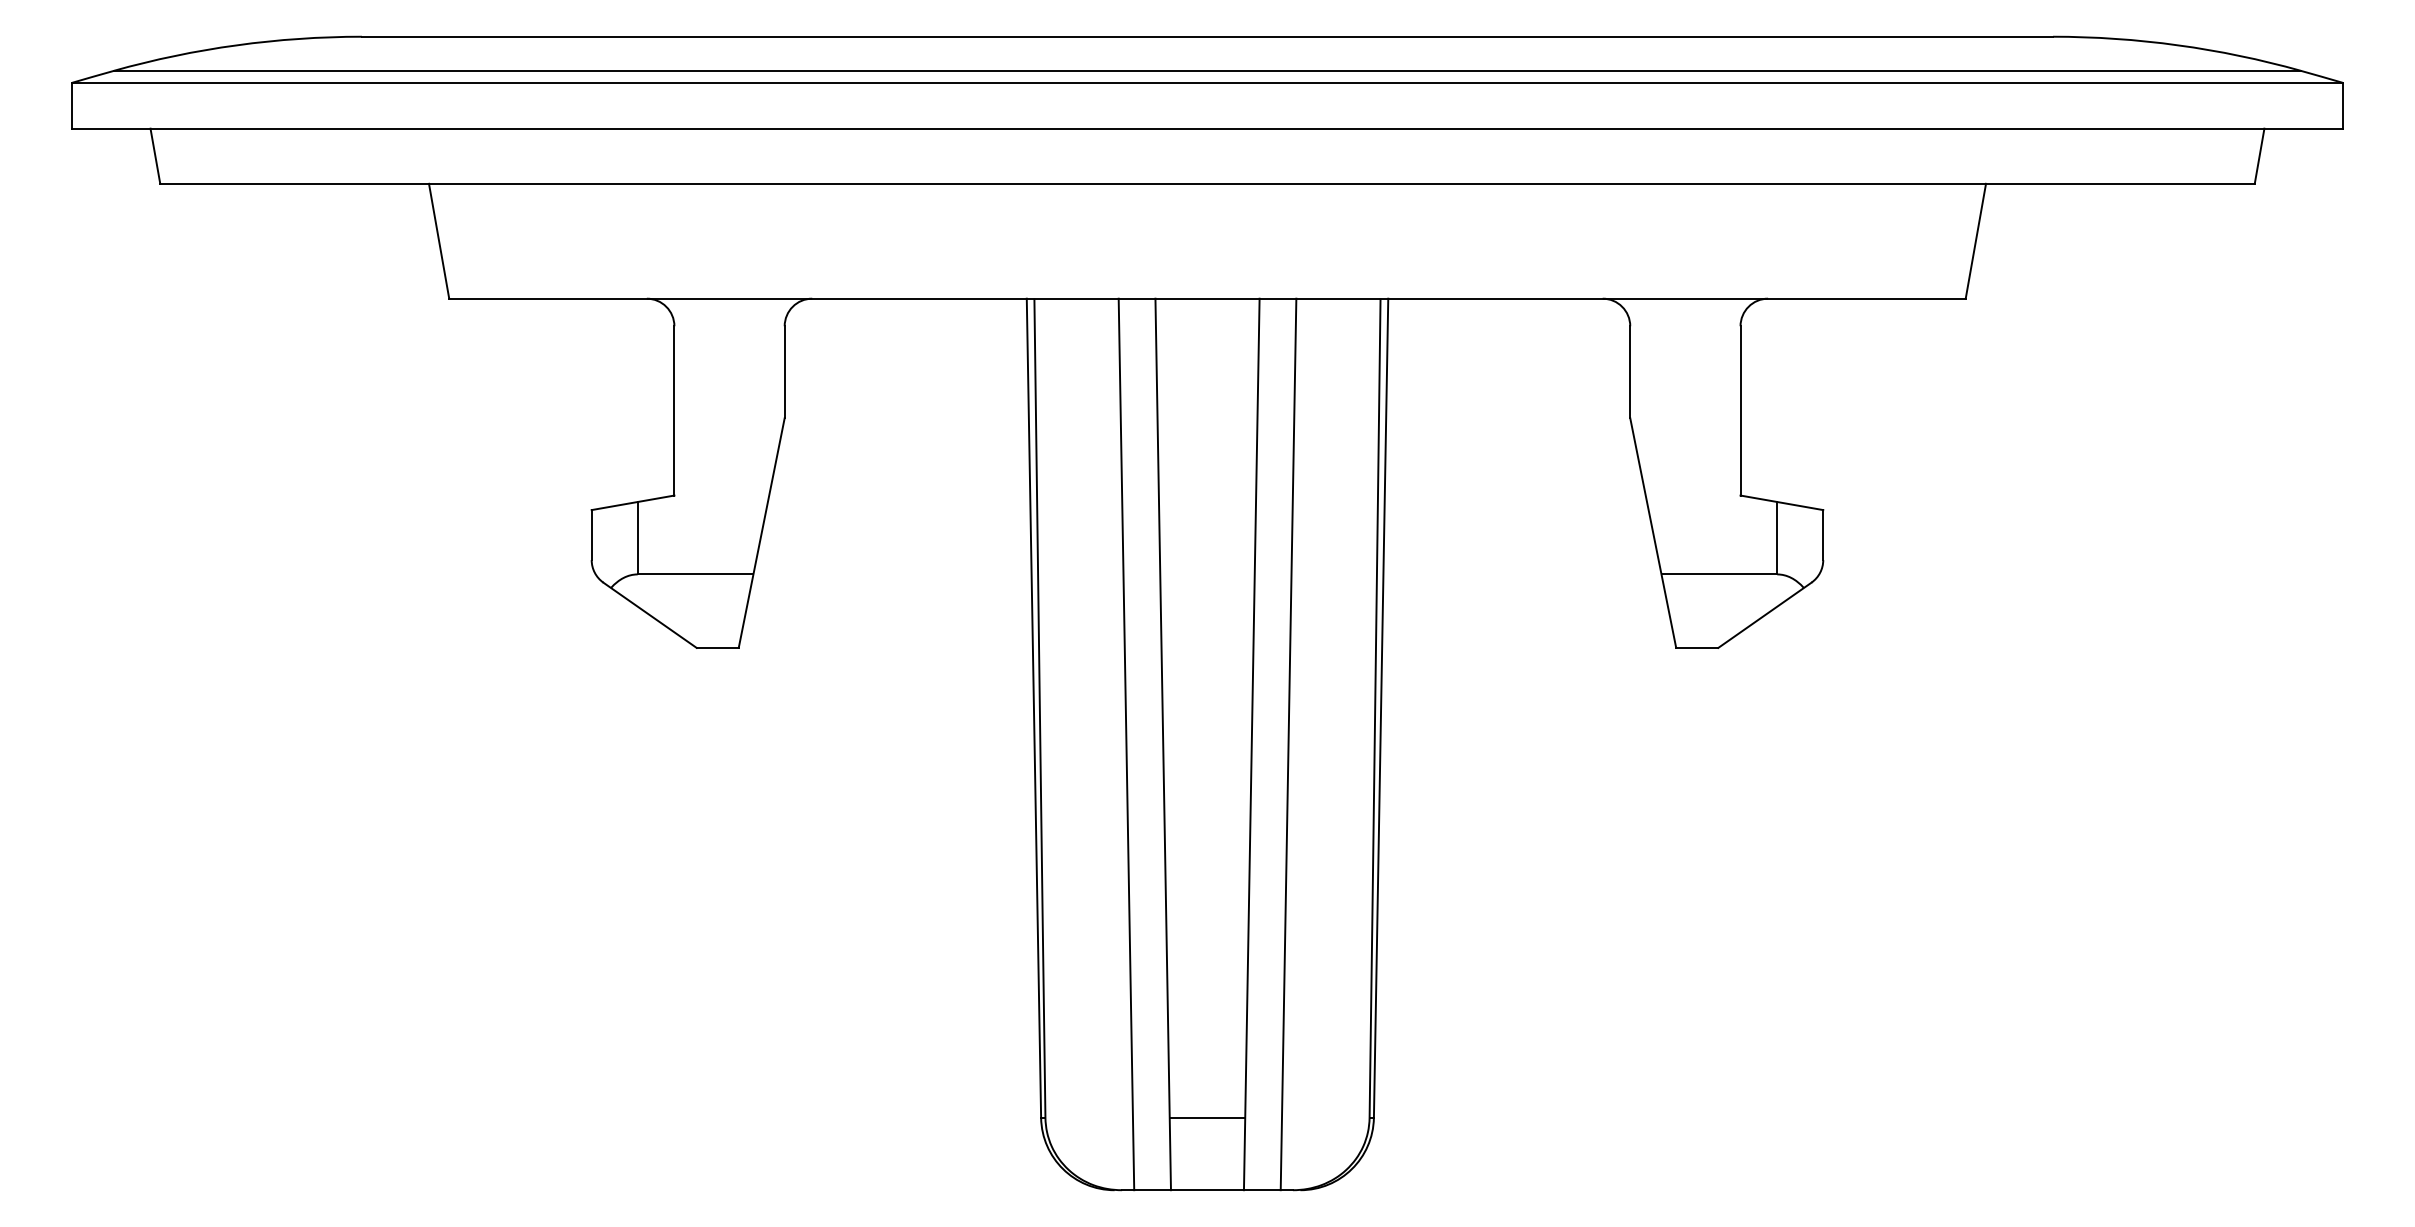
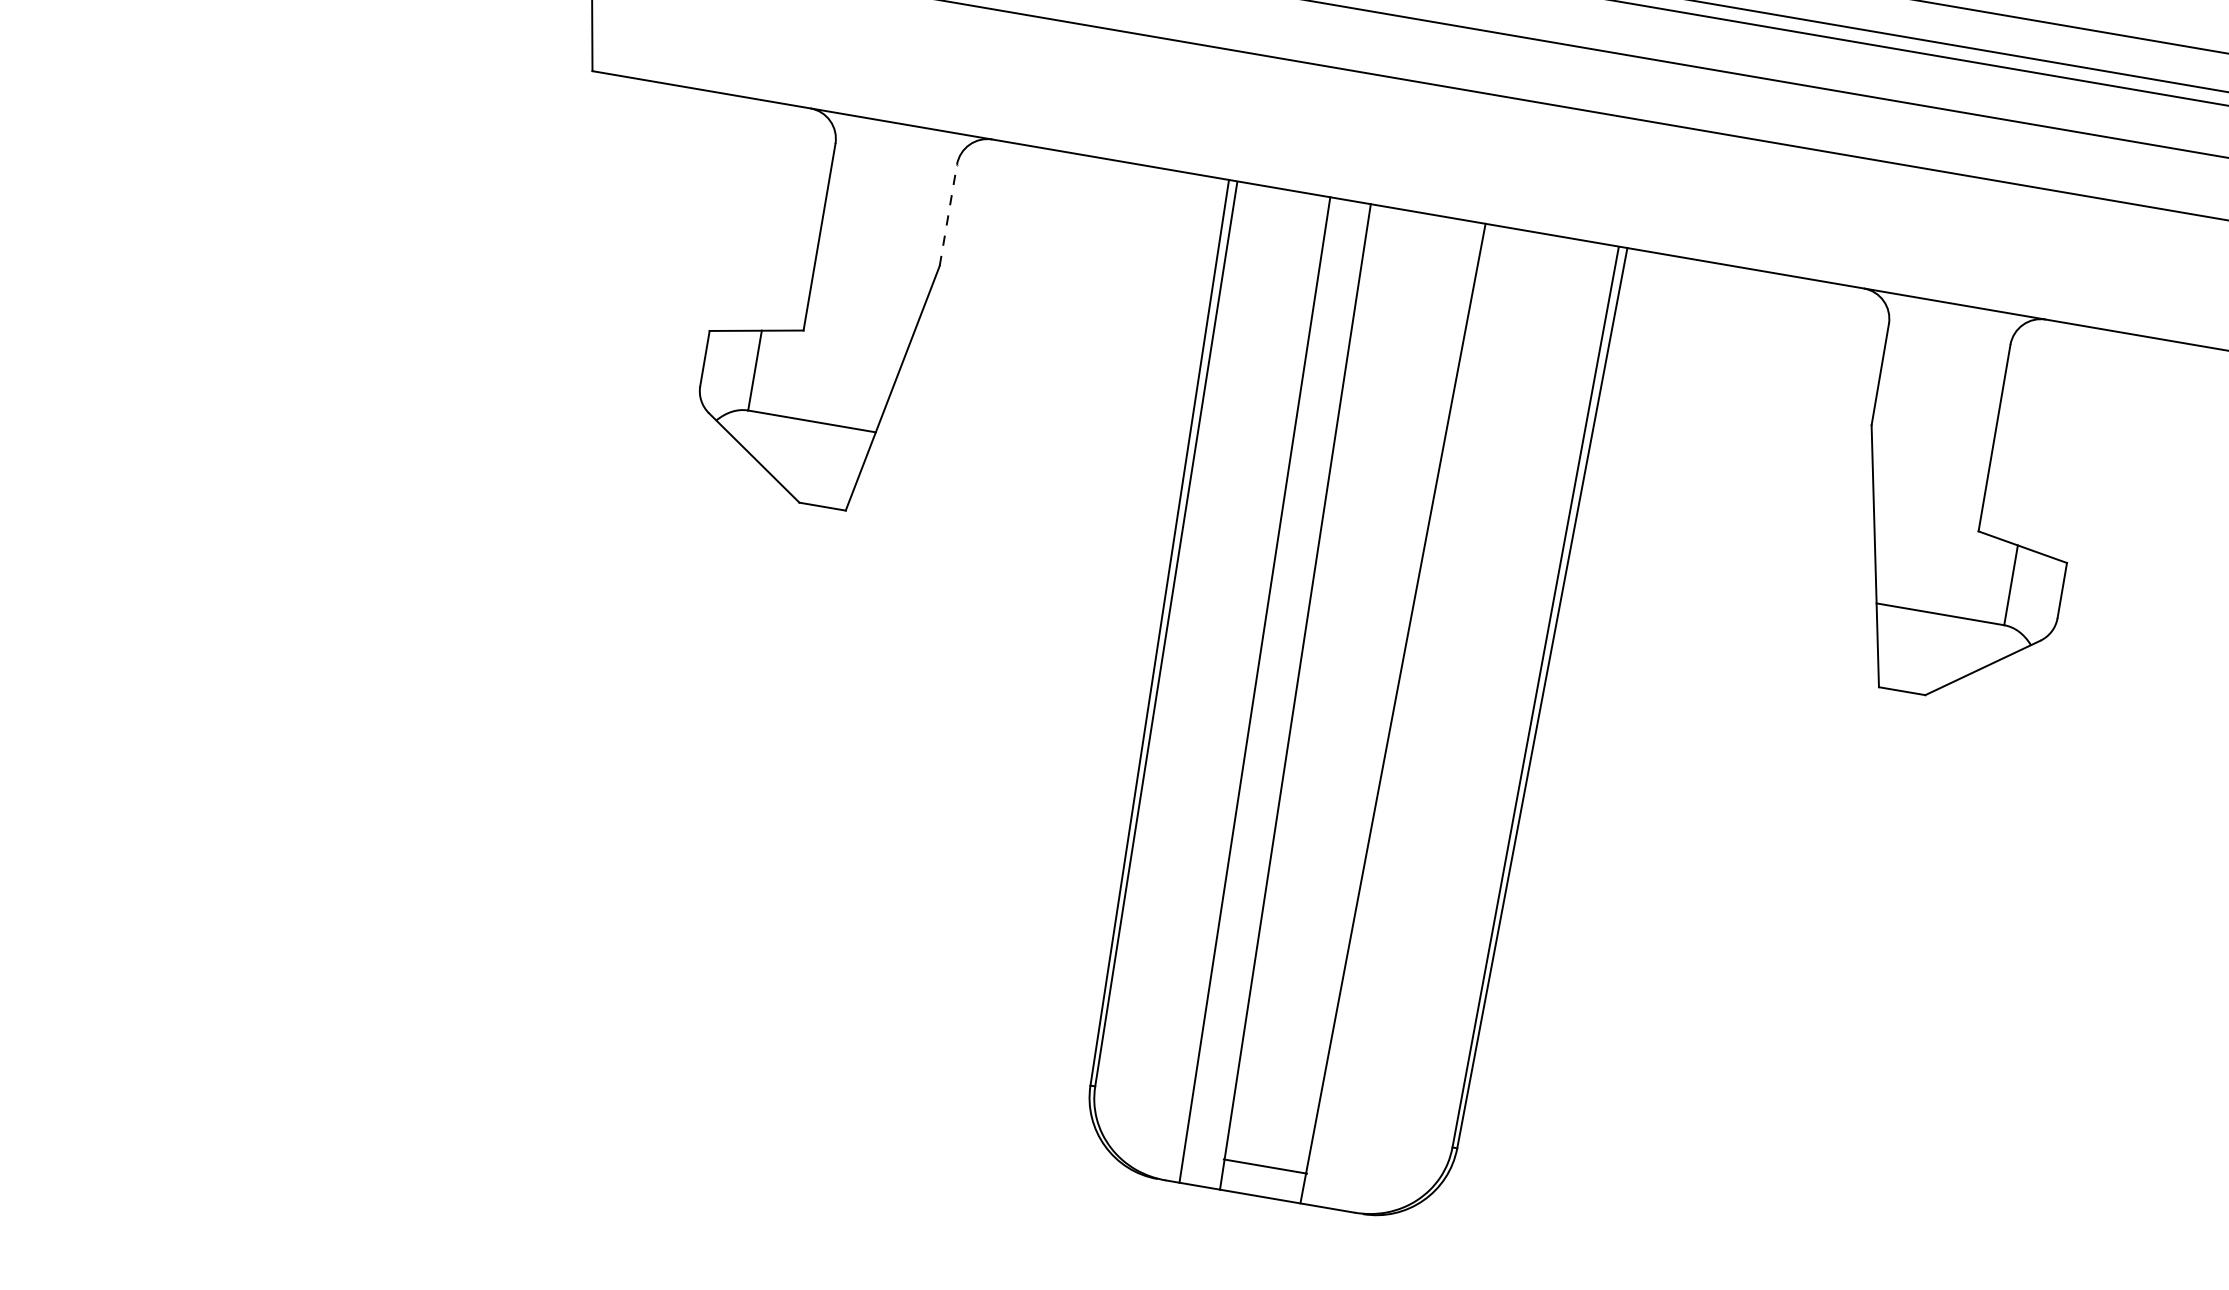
line: (784, 372) -> (948, 215), solid -> dashed
line: (1288, 744) -> (1433, 720), removed
line: (1207, 1117) -> (1265, 1166), moved

